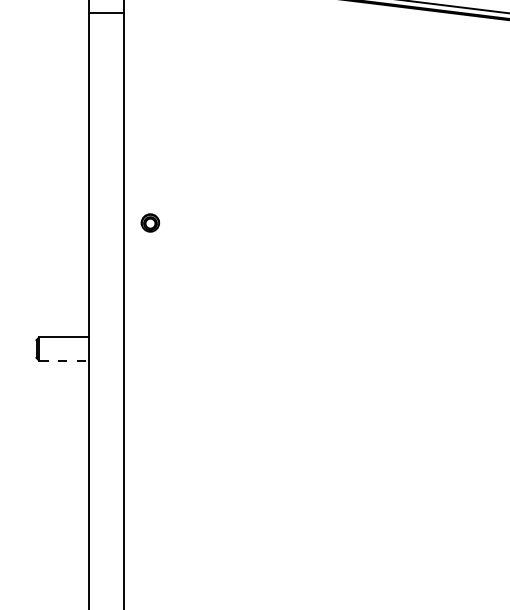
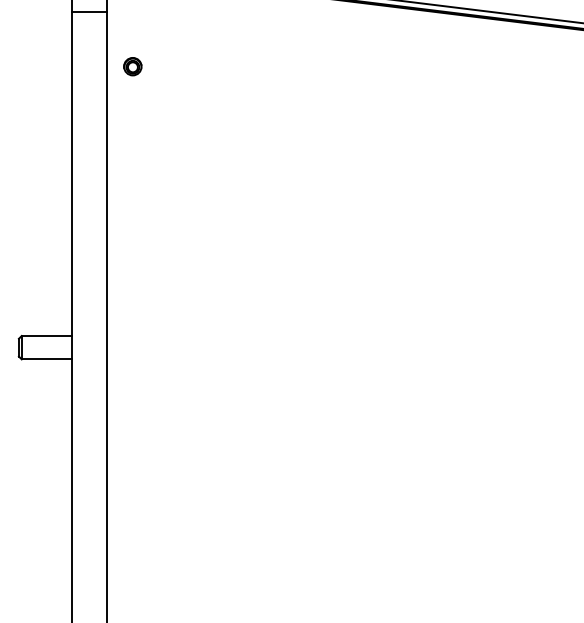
part: (150, 222) -> (132, 66), moved
line: (64, 360) -> (46, 359), dashed -> solid

